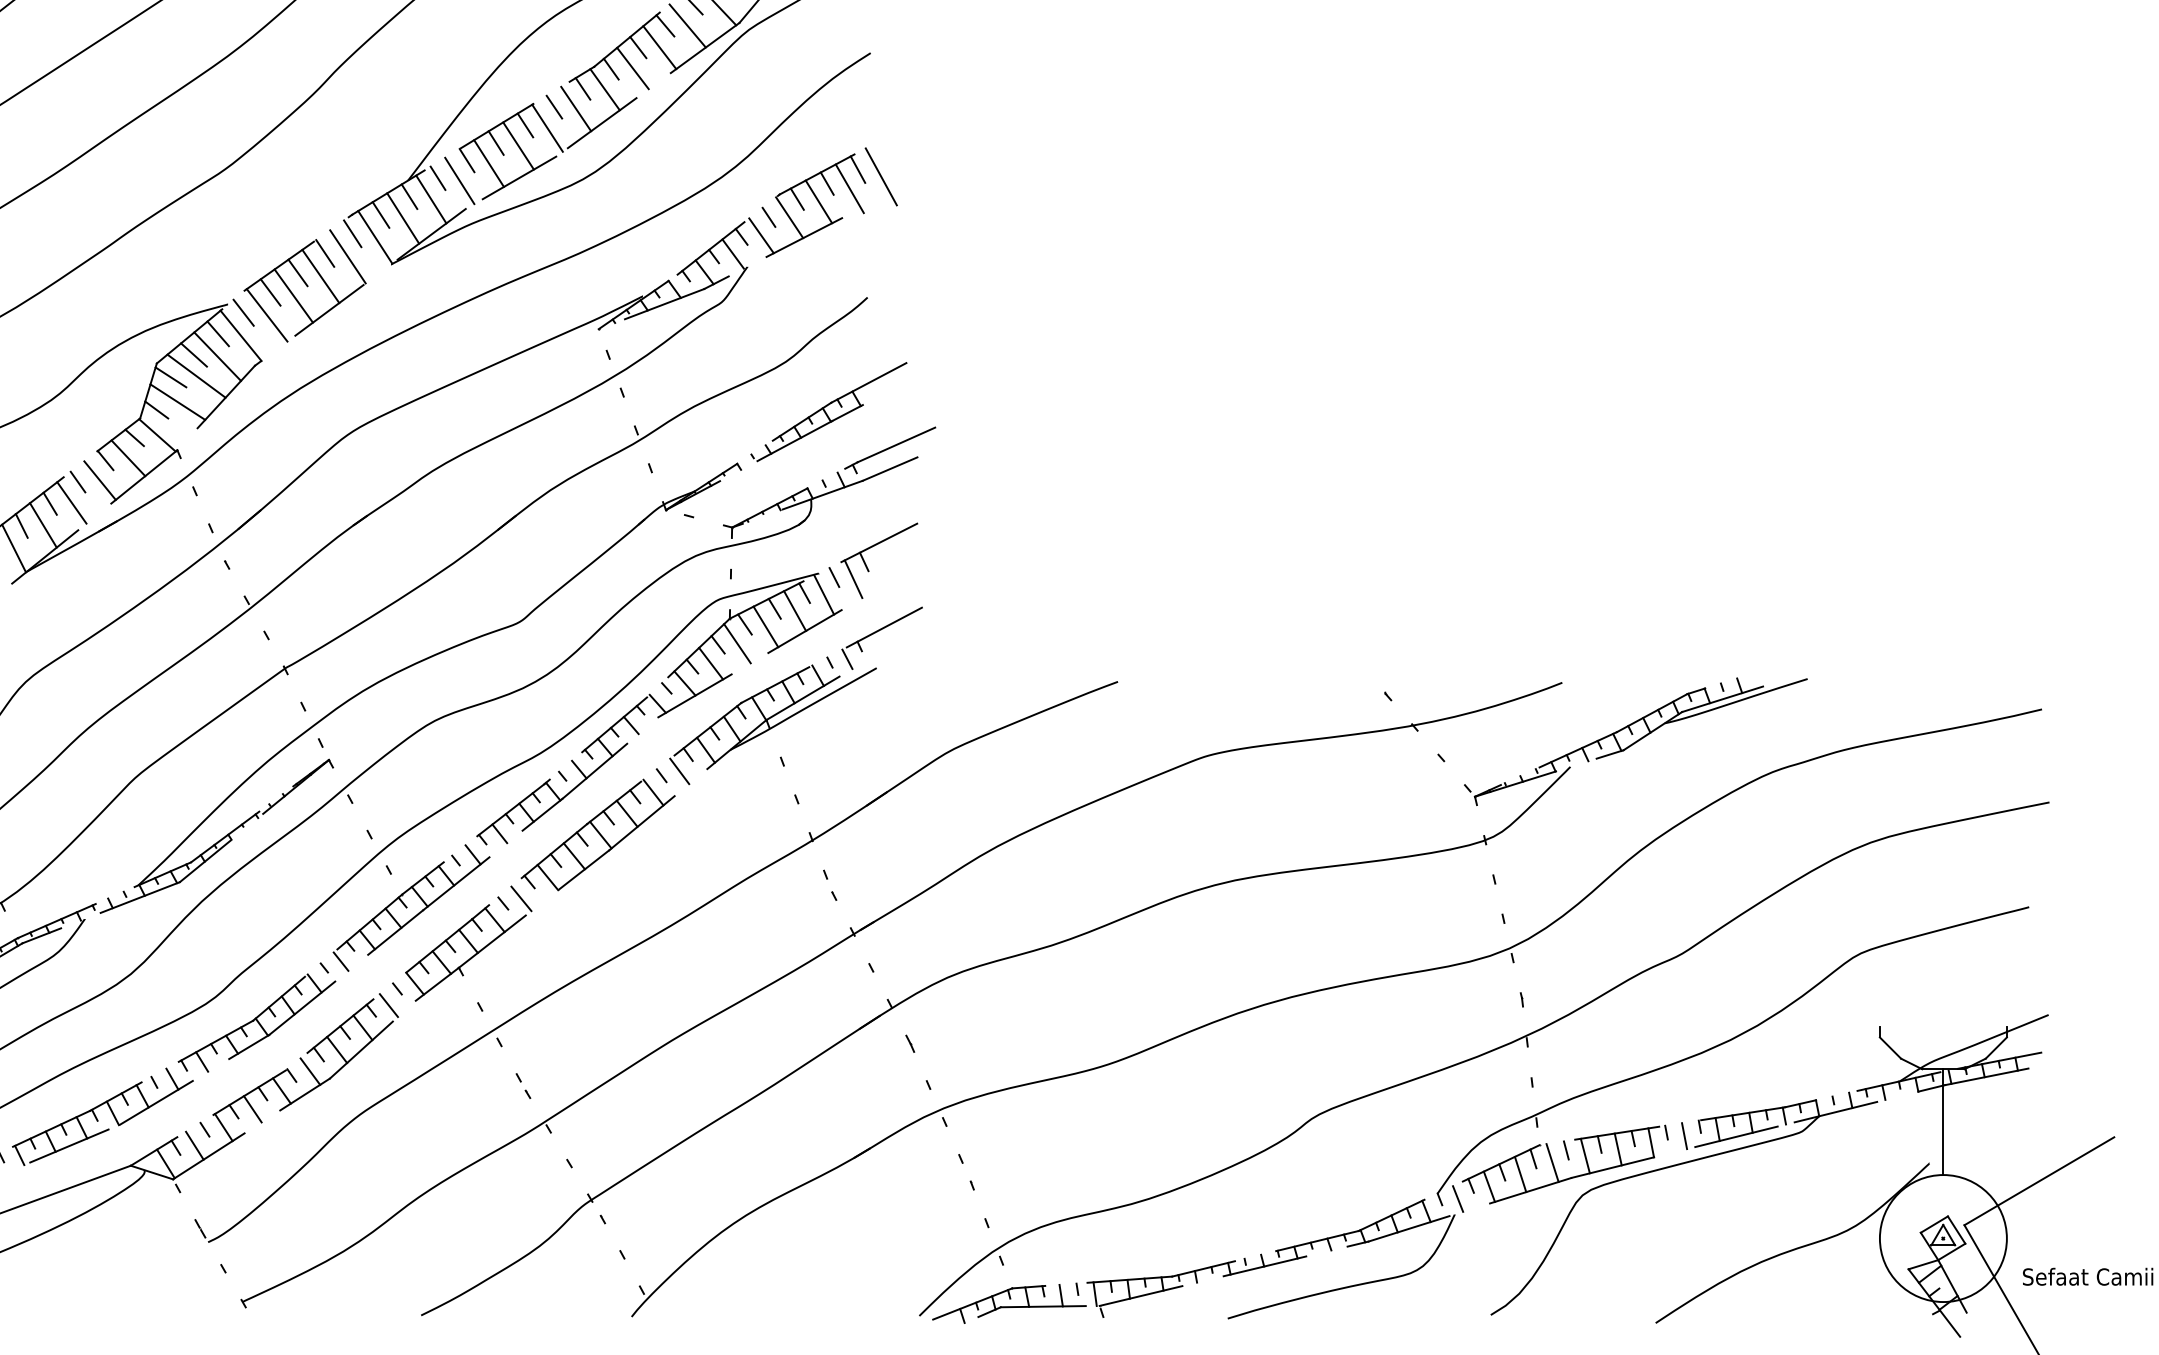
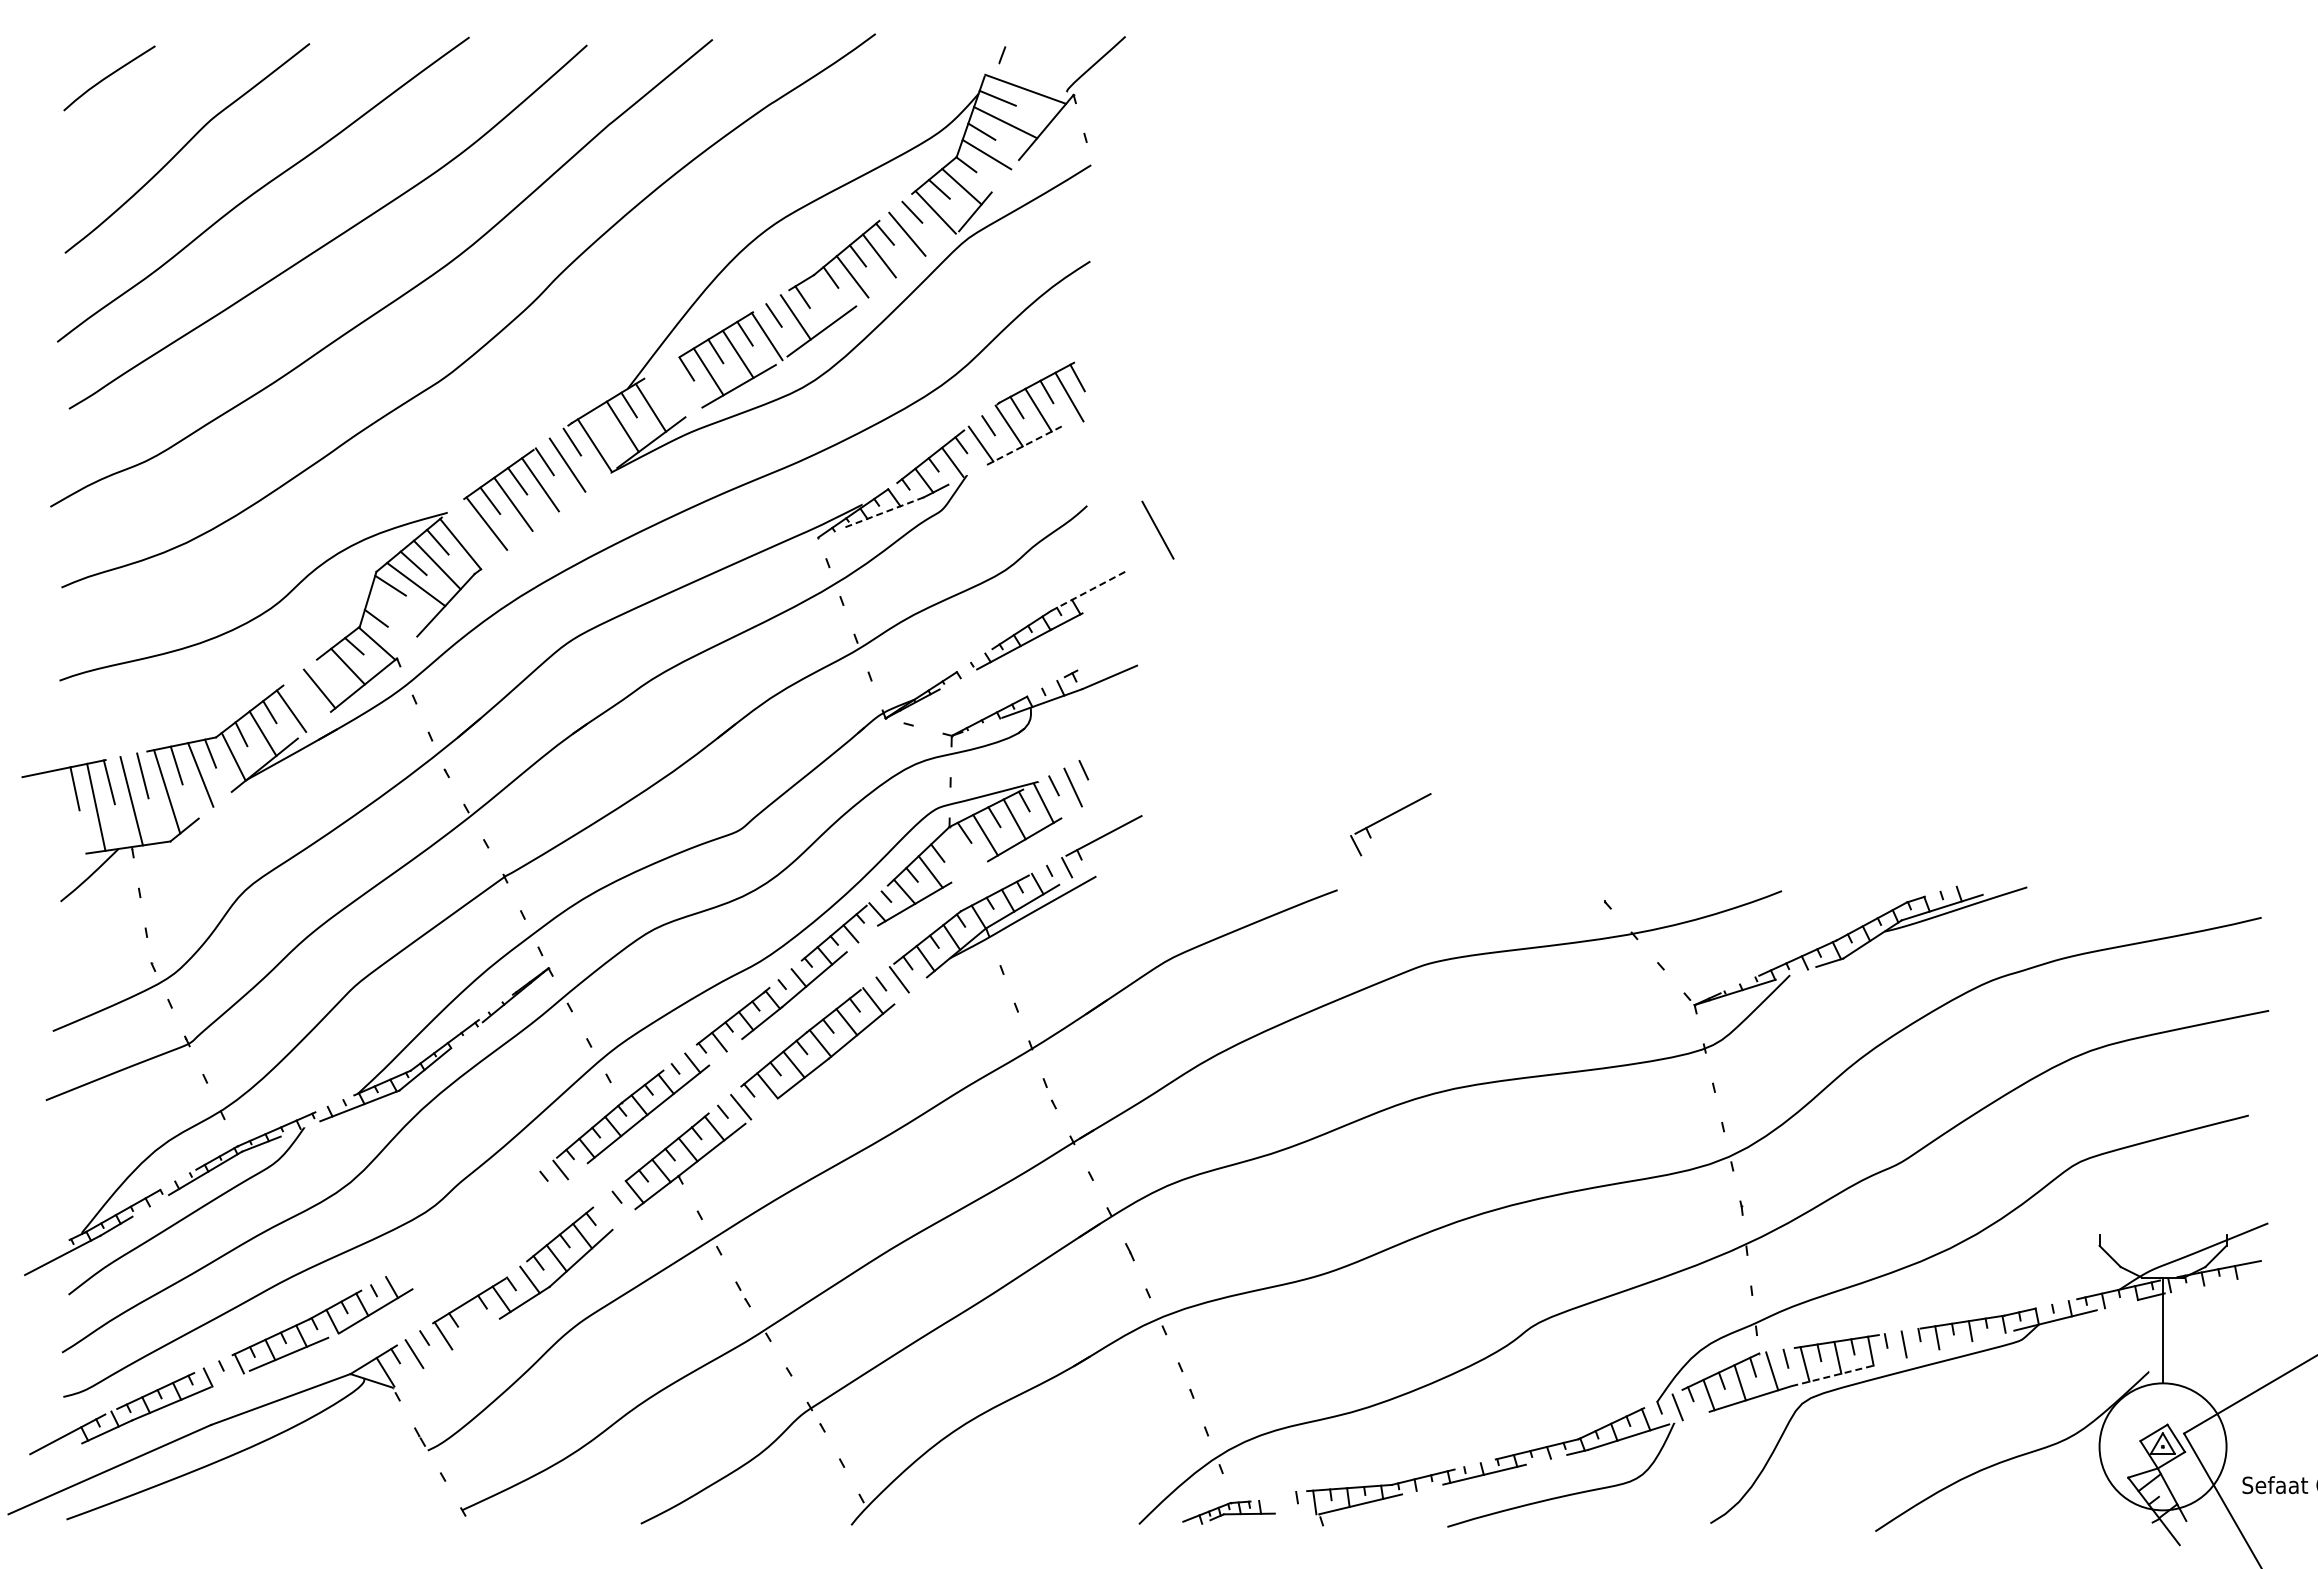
line: (704, 48) -> (924, 256), removed
line: (604, 89) -> (824, 297), removed
line: (880, 176) -> (1157, 529), moved
line: (437, 178) -> (657, 386), removed
line: (459, 181) -> (679, 389), removed
line: (380, 215) -> (600, 423), removed
line: (803, 238) -> (1023, 446), solid -> dashed
line: (663, 304) -> (883, 512), solid -> dashed
line: (329, 310) -> (549, 518), removed
line: (243, 313) -> (463, 521), removed
line: (868, 383) -> (1088, 591), solid -> dashed
line: (177, 402) -> (397, 610), removed
line: (895, 444) -> (1115, 652), removed
line: (105, 460) -> (325, 668), removed
line: (77, 482) -> (297, 690), removed
line: (878, 543) -> (1098, 751), removed
part: (1166, 610) -> (1386, 818), added
line: (736, 643) -> (956, 851), removed
line: (388, 1005) -> (608, 1213), removed
part: (256, 1023) -> (476, 1231), removed
line: (1986, 1076) -> (2206, 1284), removed
line: (252, 1109) -> (472, 1317), removed
line: (1735, 1136) -> (1955, 1344), removed
line: (208, 1156) -> (428, 1364), removed
line: (1613, 1167) -> (1833, 1375), solid -> dashed
part: (1008, 1304) -> (1228, 1512), size x0.6

